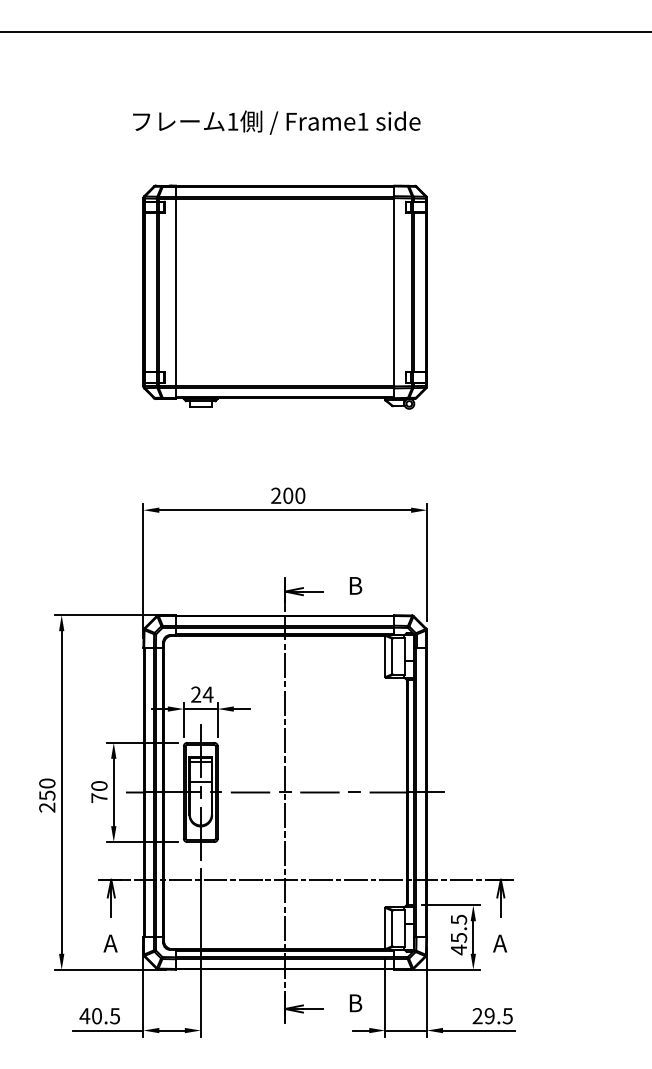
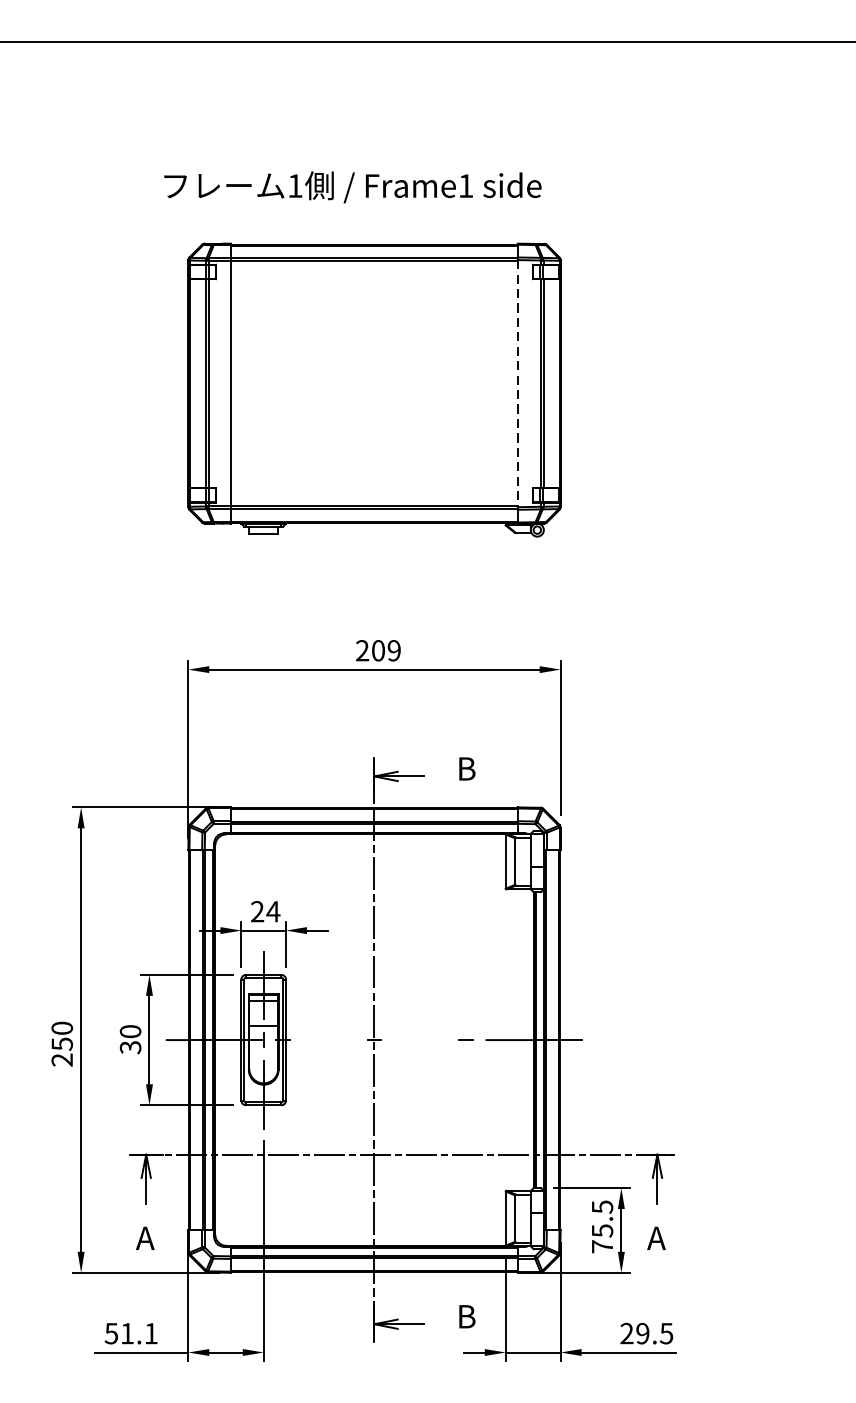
text: (276, 122) -> (352, 187), moved
line: (394, 292) -> (517, 383), solid -> dashed
text: (300, 495) -> (394, 650), 200 -> 209
line: (250, 792) -> (328, 1040), removed
line: (319, 792) -> (419, 1040), removed
text: (99, 798) -> (130, 1047), 70 -> 30
text: (458, 949) -> (601, 1246), 45.5 -> 75.5
text: (99, 1016) -> (130, 1334), 40.5 -> 51.1

